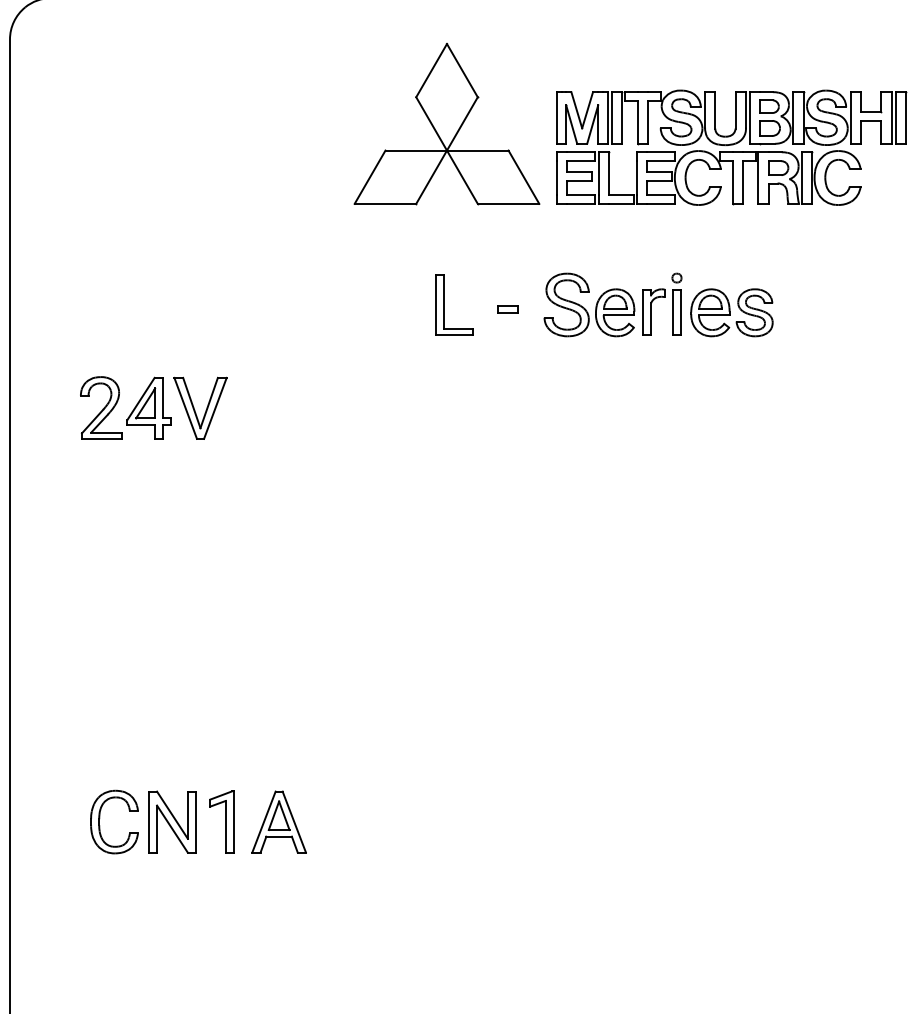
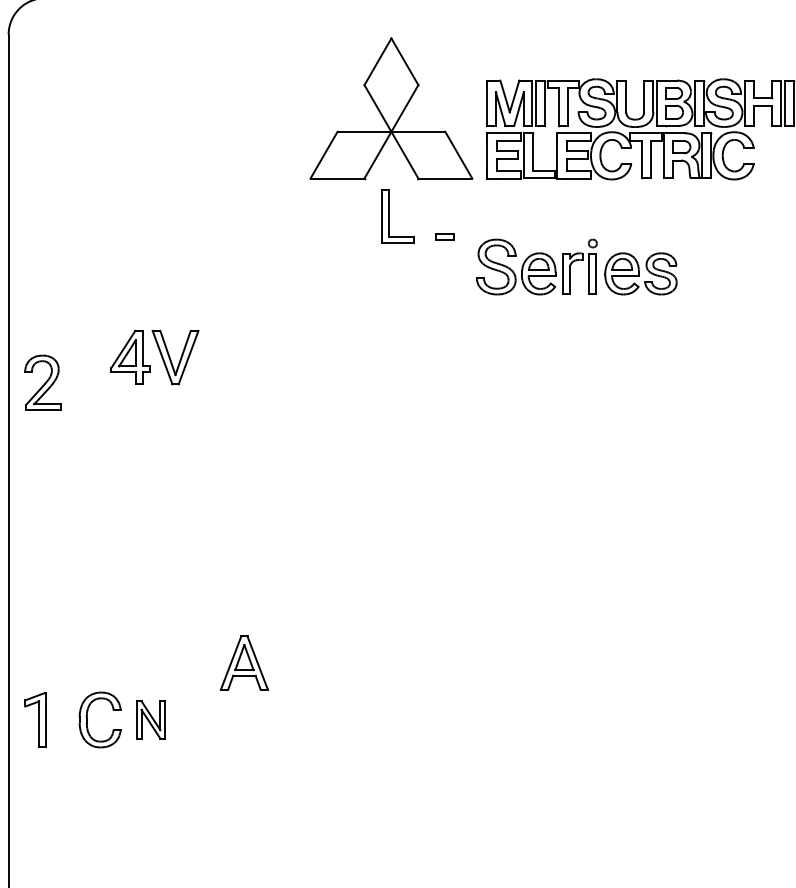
part: (444, 304) -> (389, 215), moved
part: (507, 309) -> (444, 236), moved
part: (101, 407) -> (43, 382), moved
part: (172, 821) -> (150, 719), size x0.7
part: (221, 821) -> (35, 719), moved
part: (278, 821) -> (243, 662), moved

